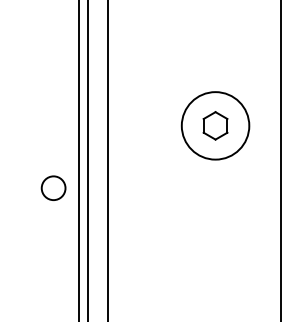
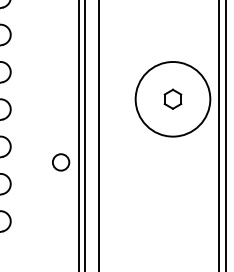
circle: (214, 124) -> (172, 98), size x1.6
circle: (54, 188) -> (61, 162), moved

